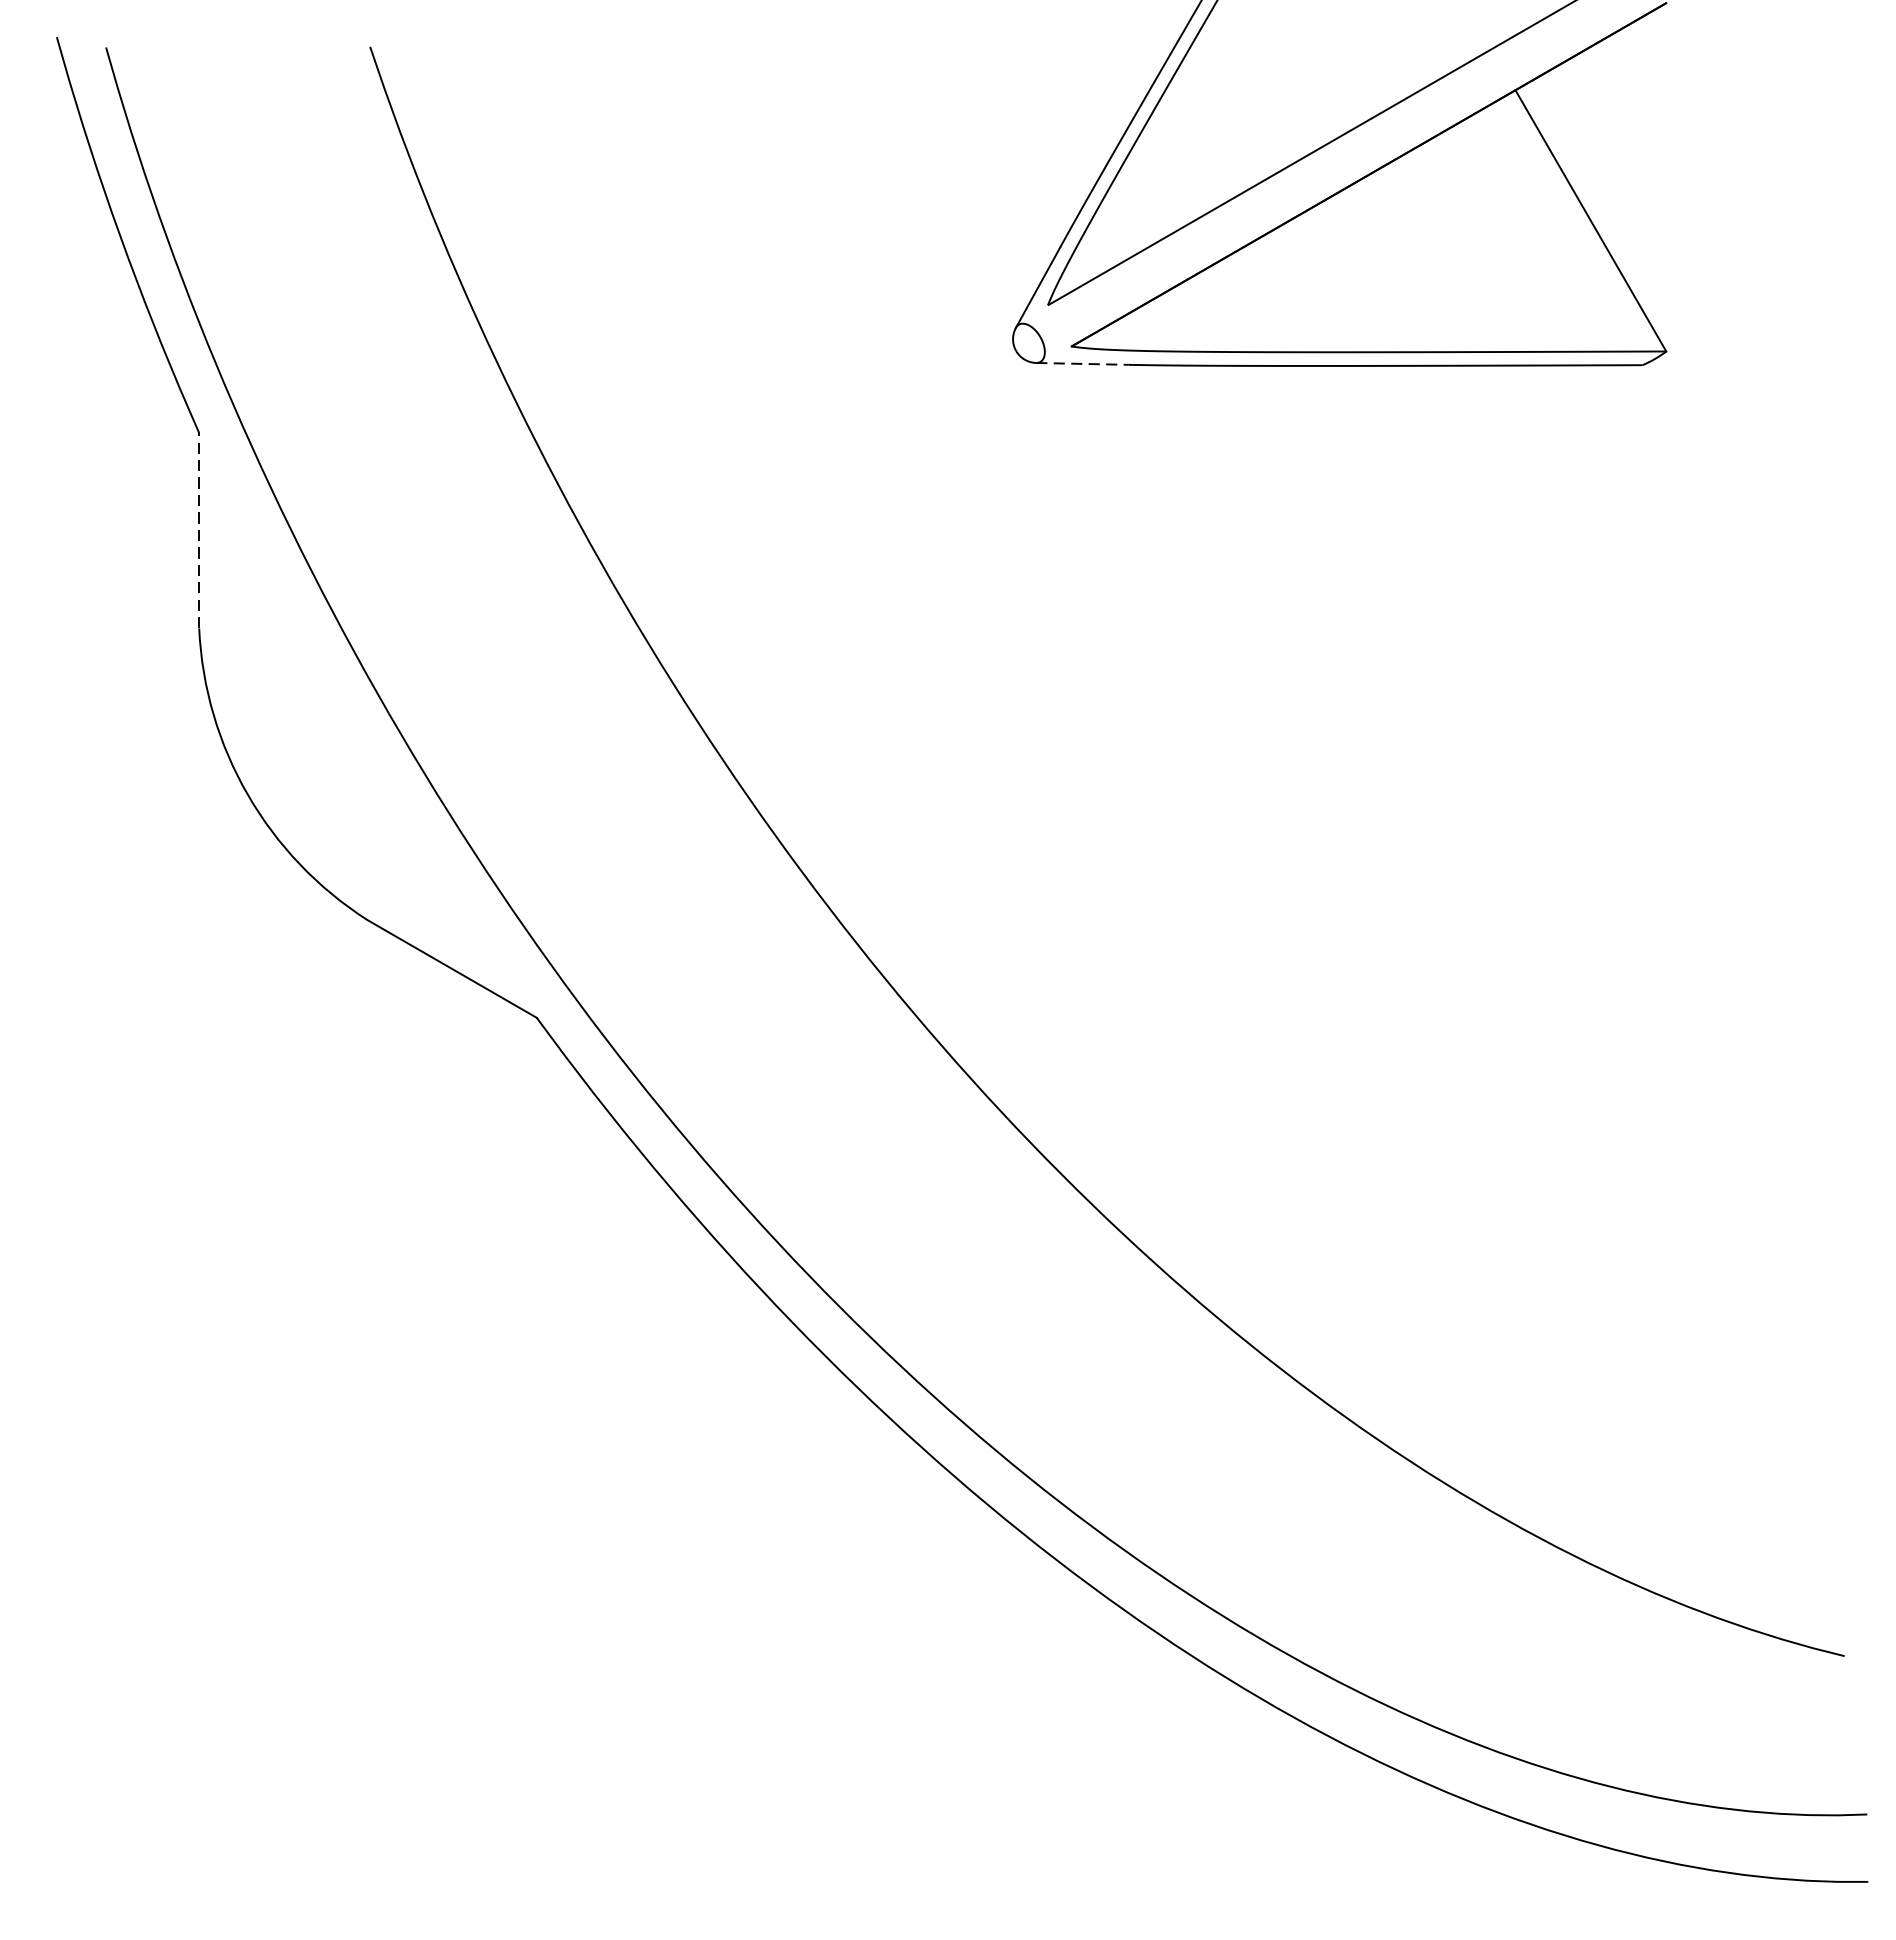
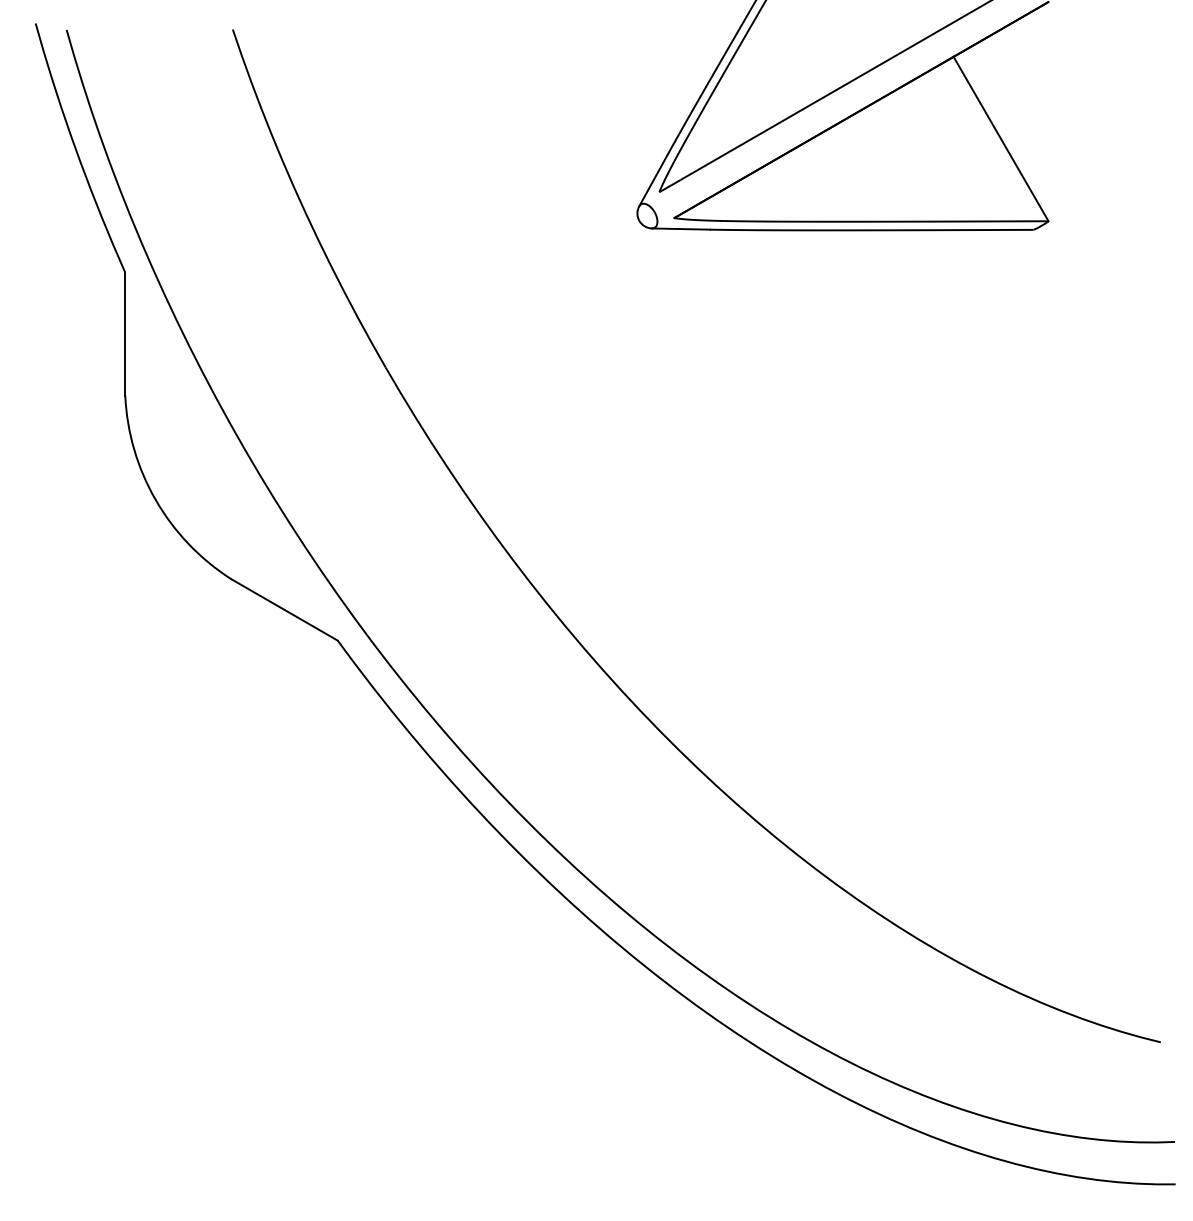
line: (1081, 364) -> (680, 229), dashed -> solid
line: (199, 529) -> (125, 333), dashed -> solid

